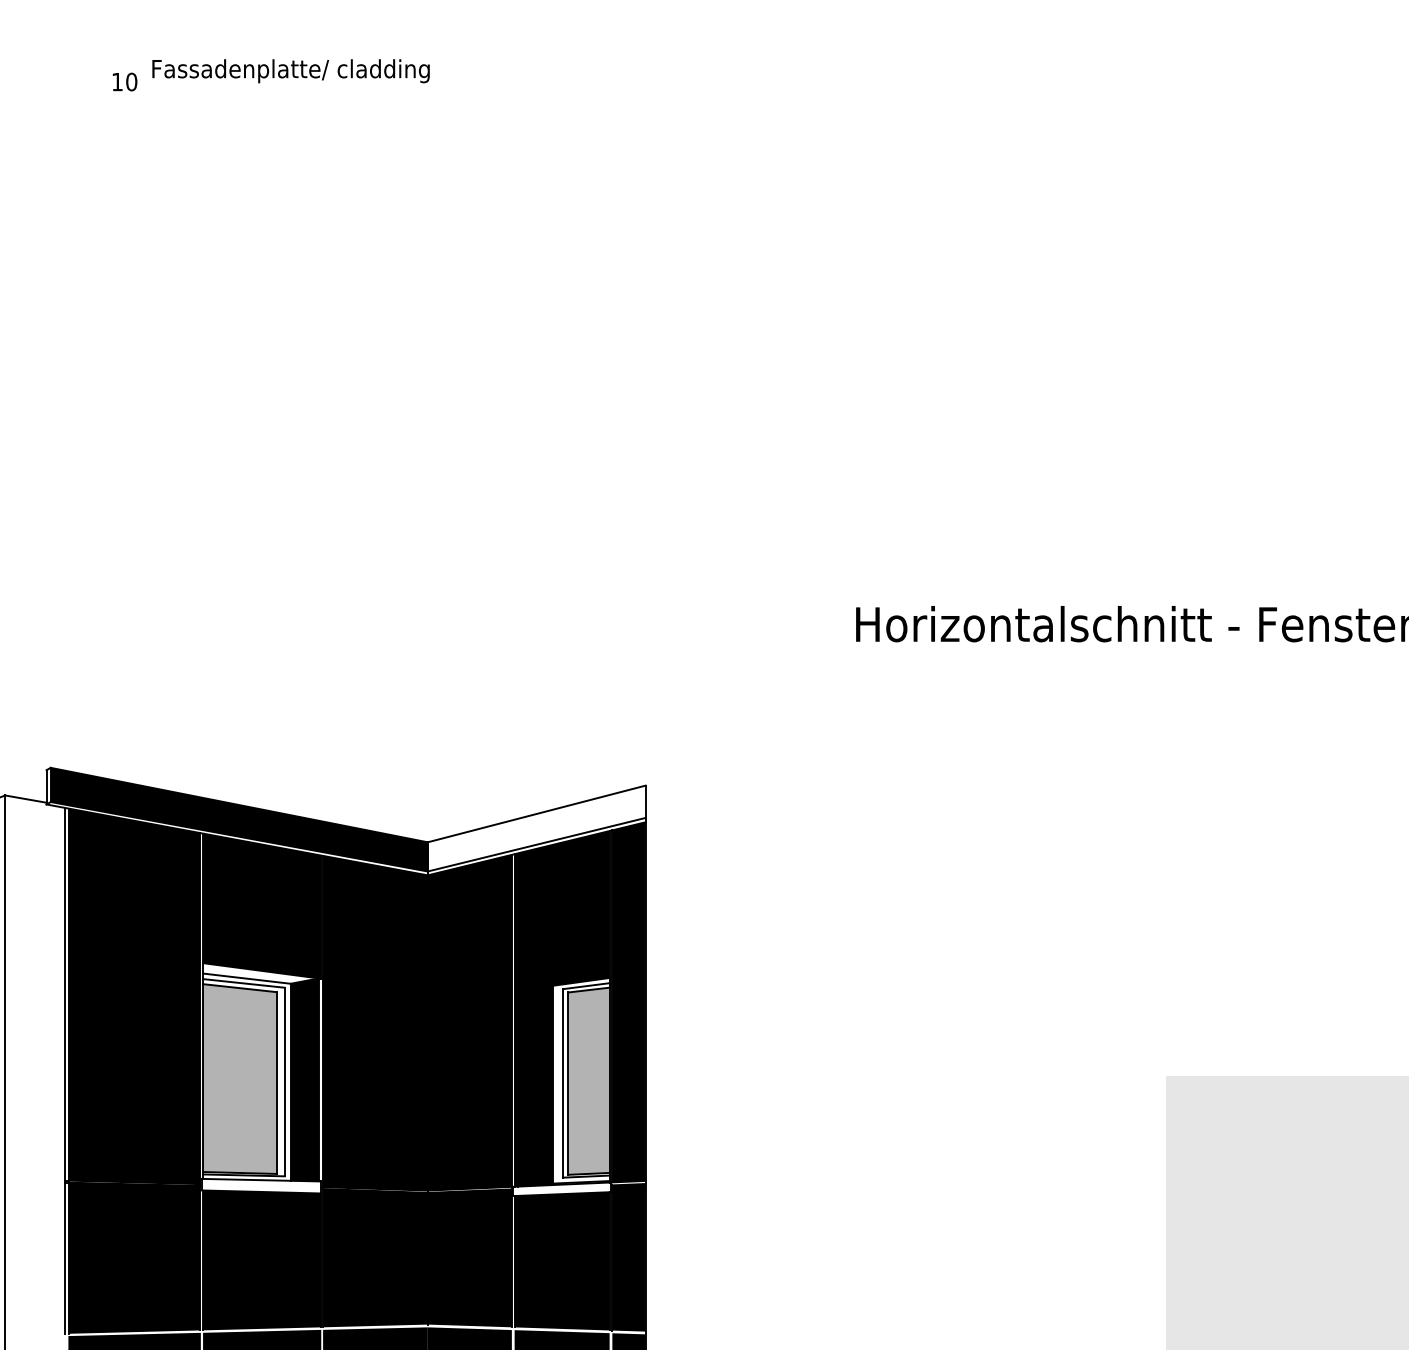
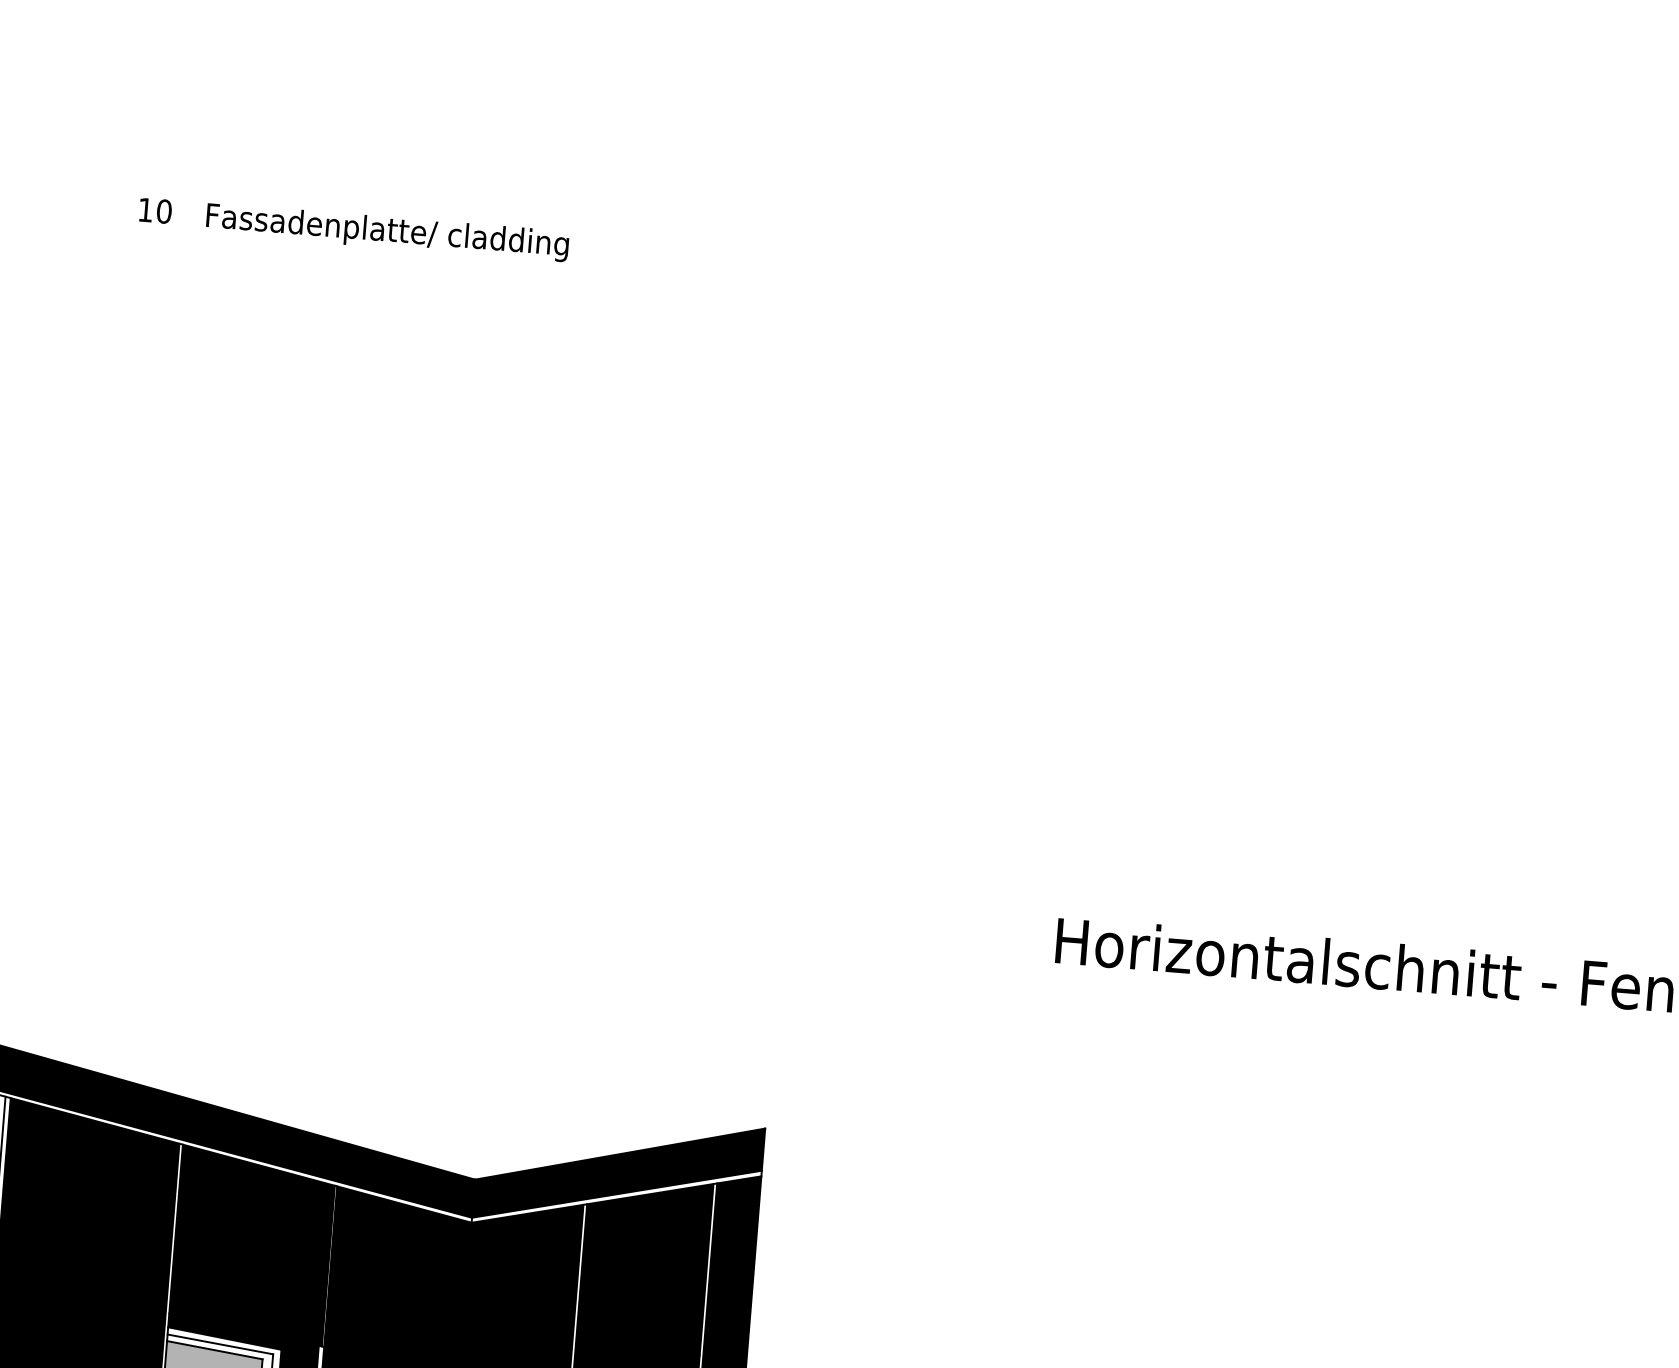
text: (290, 71) -> (386, 232), moved
text: (124, 81) -> (154, 210), moved
fill: (536, 828) -> (618, 1173), added
fill: (260, 973) -> (243, 1333), added

